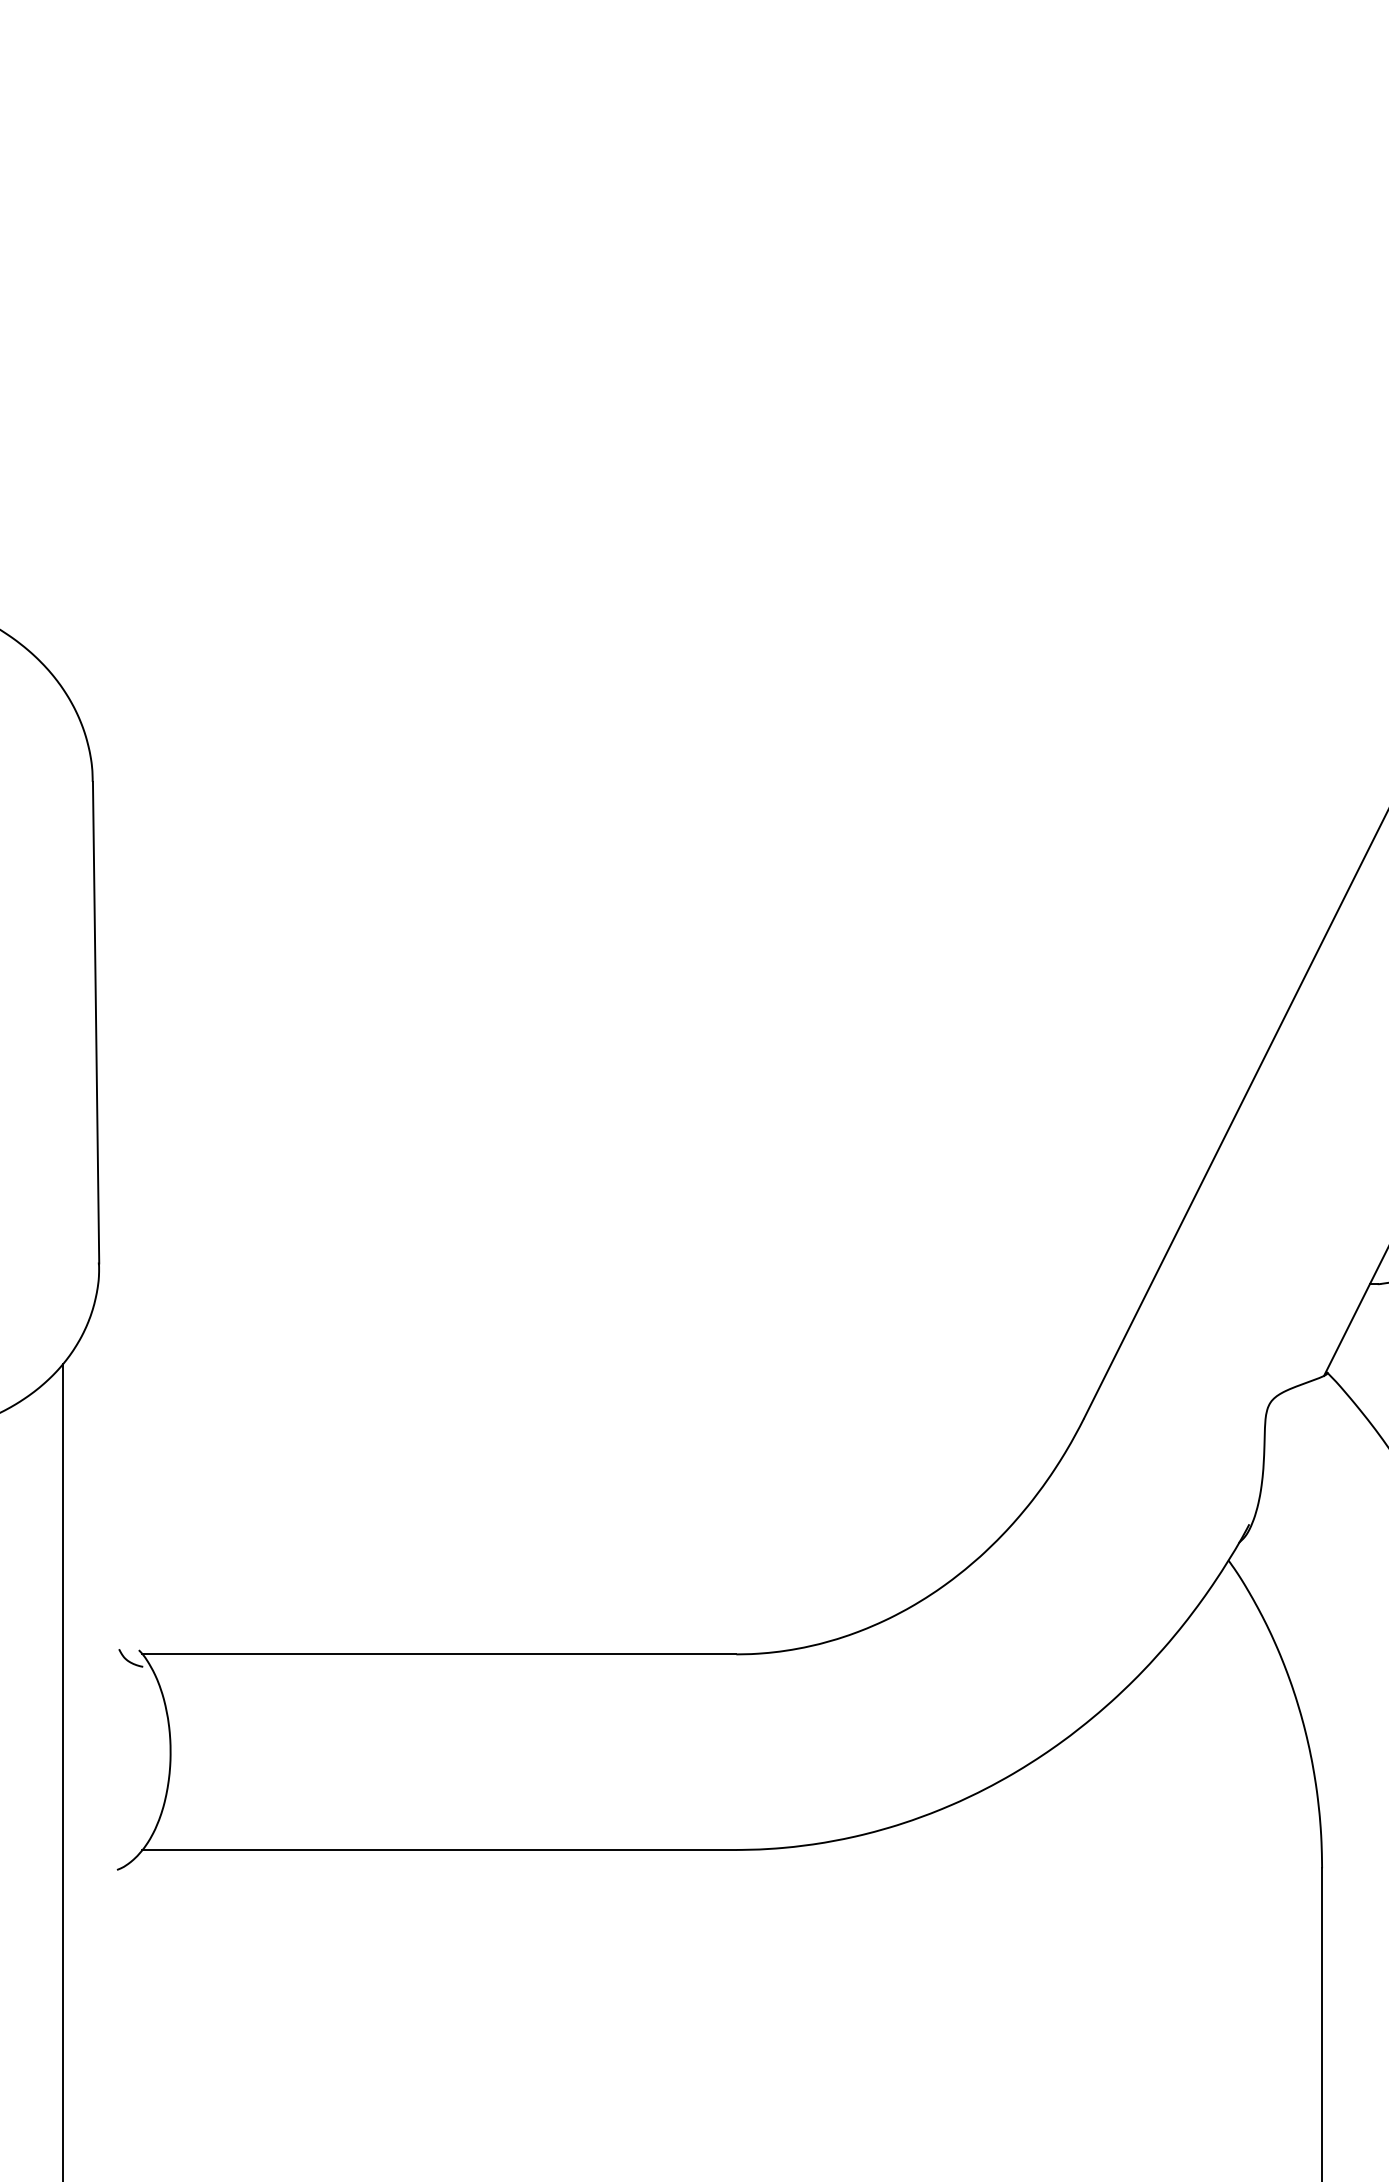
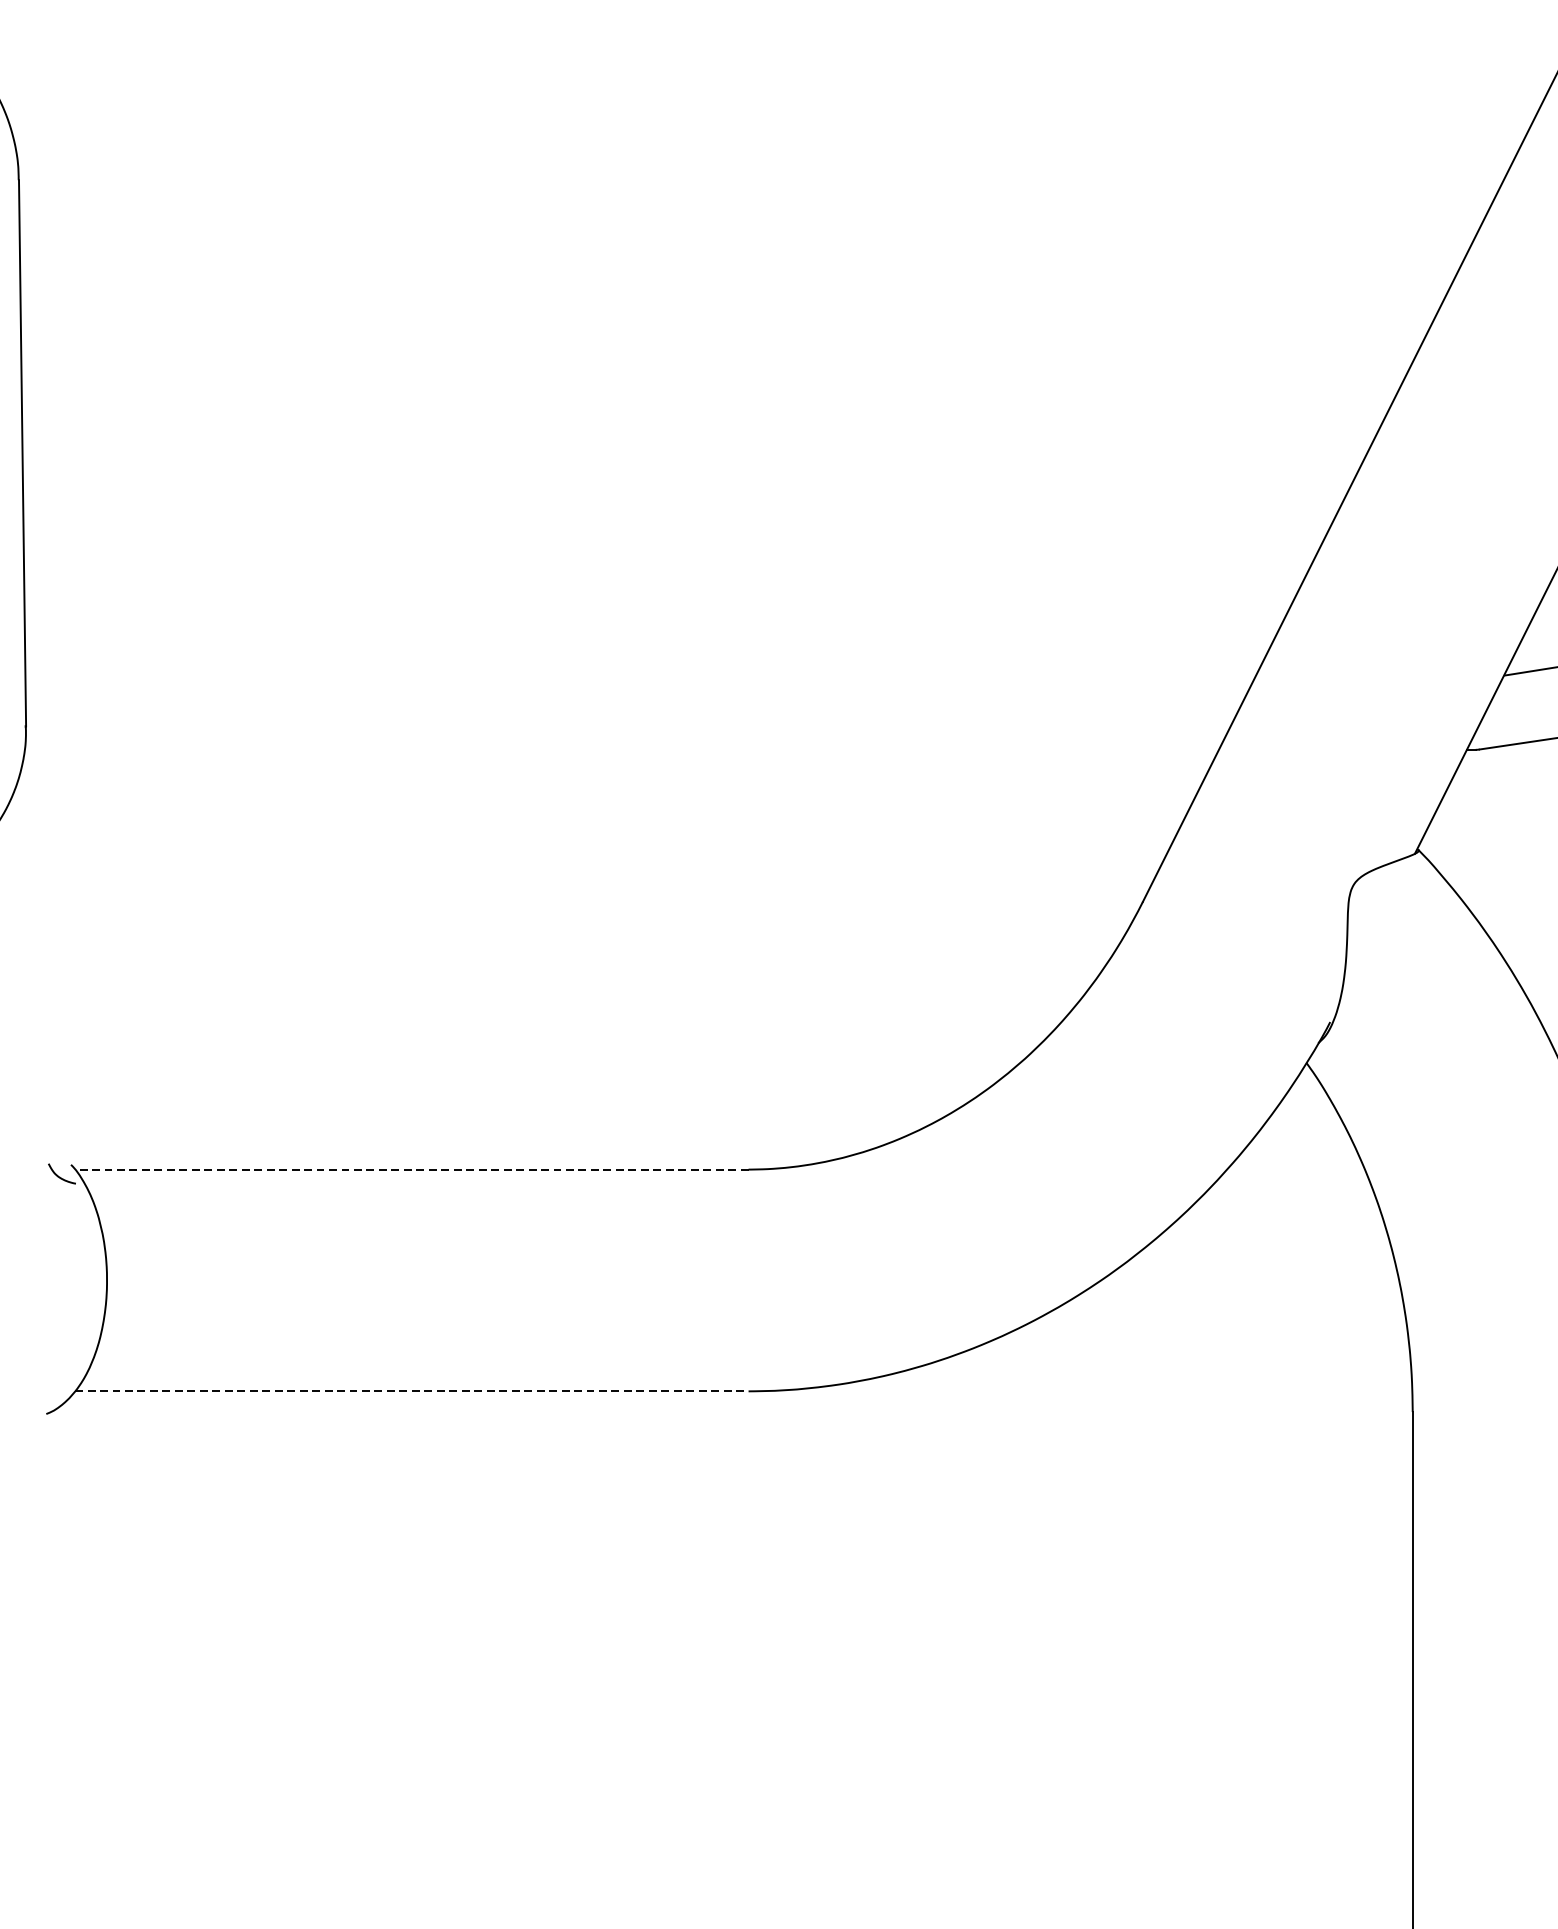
line: (439, 1654) -> (411, 1169), solid -> dashed
line: (439, 1849) -> (411, 1390), solid -> dashed

